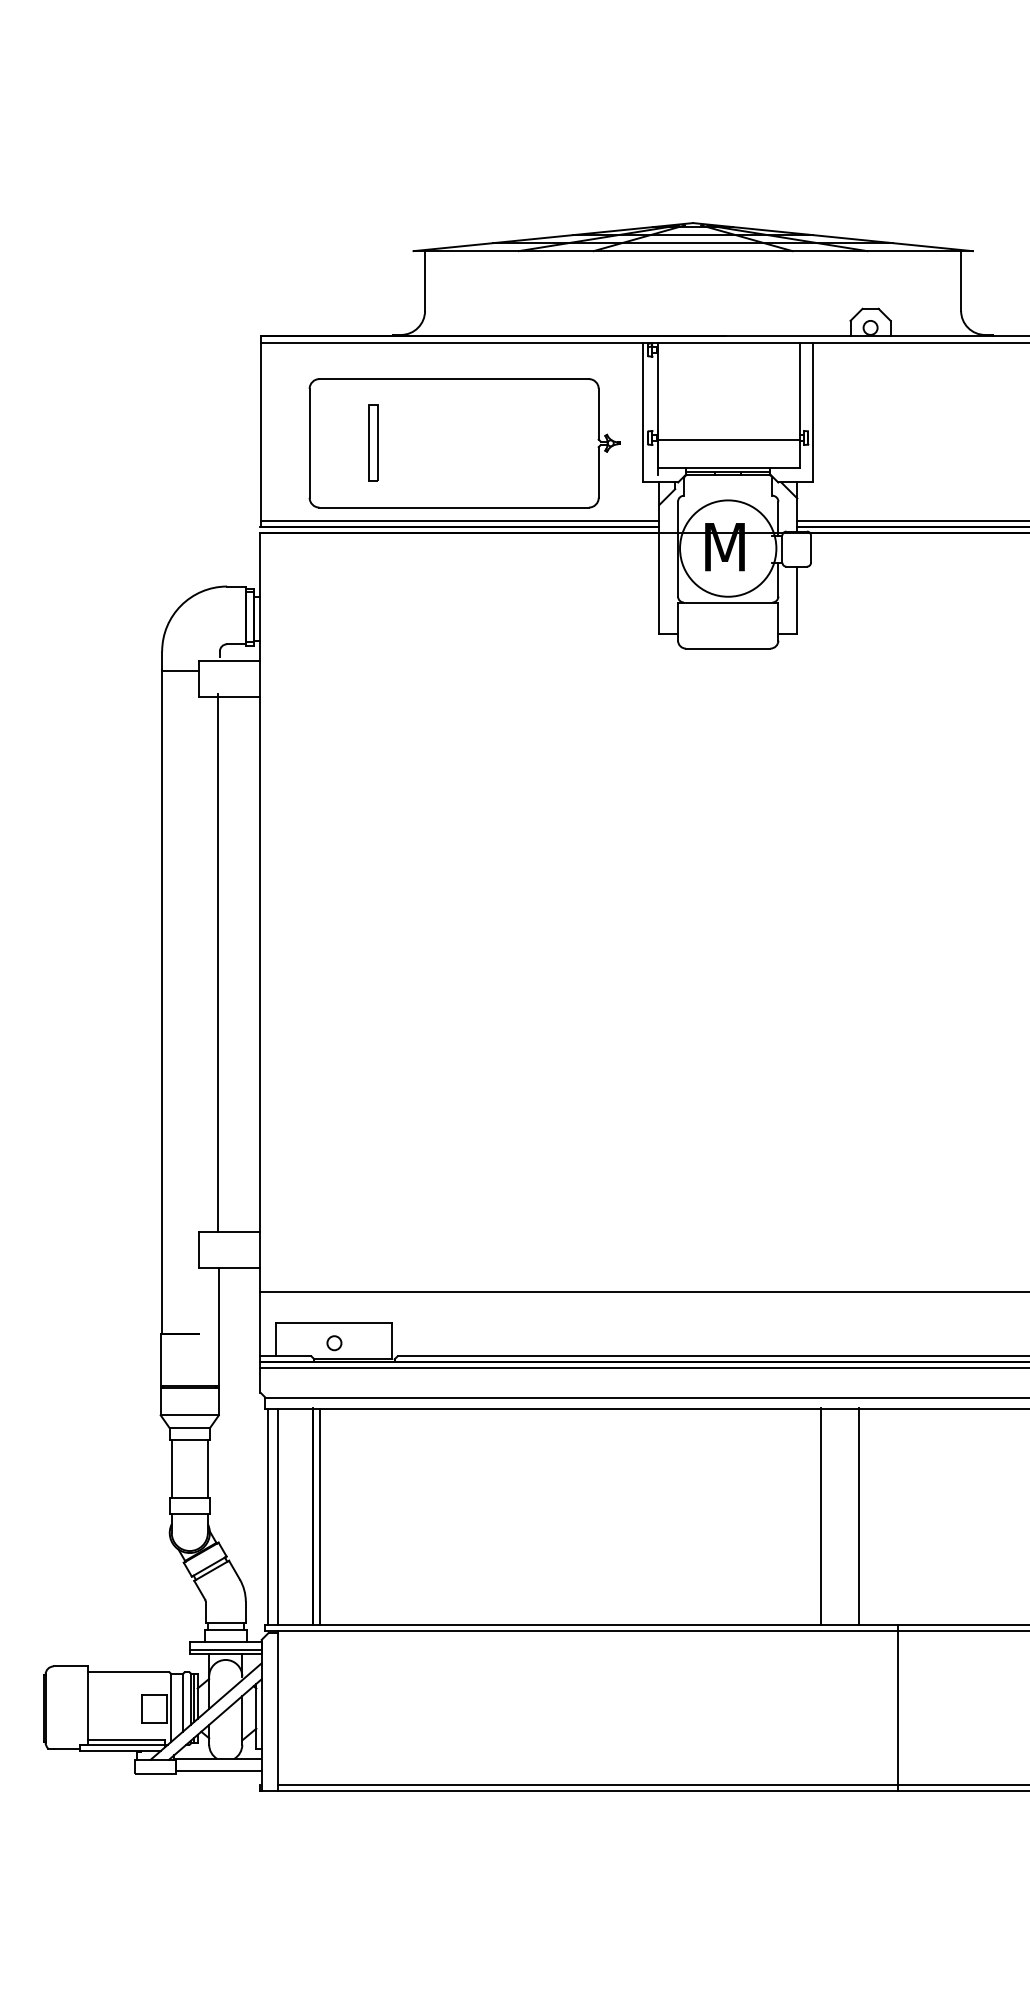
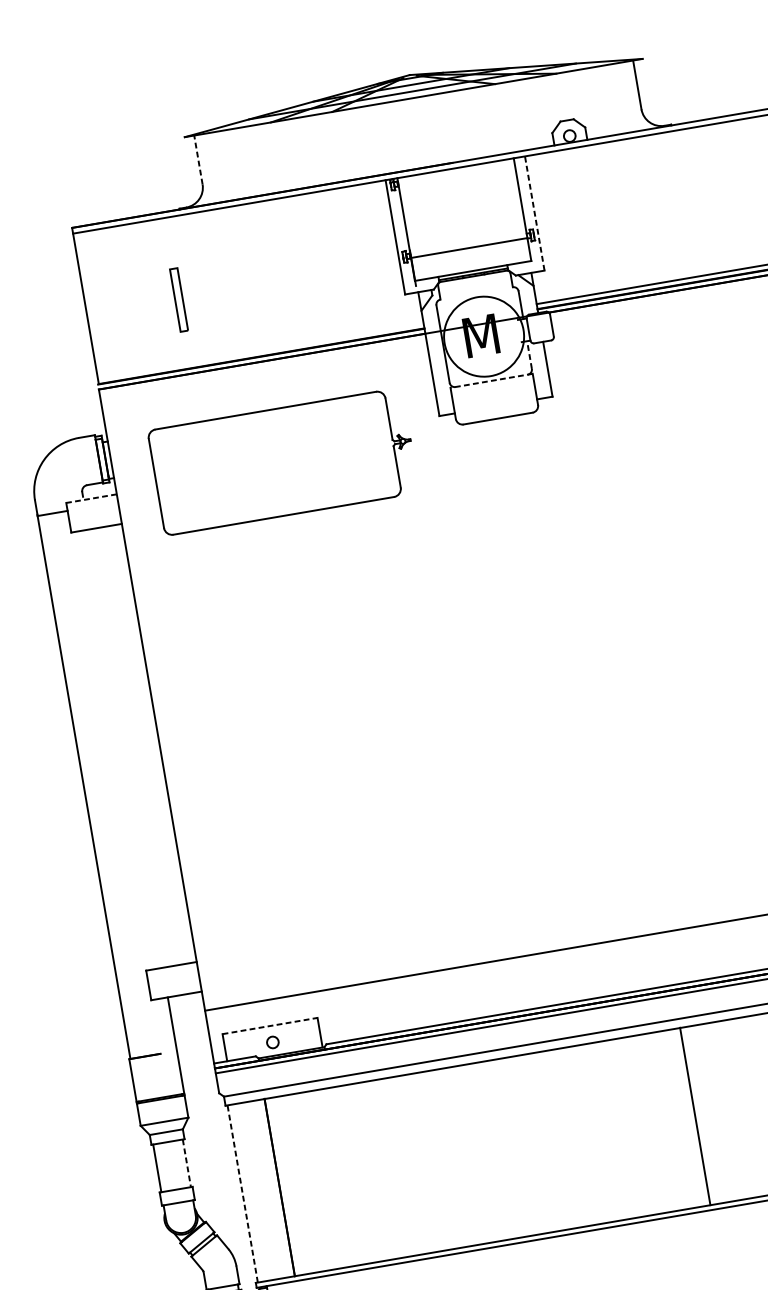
line: (425, 281) -> (198, 160), solid -> dashed
line: (813, 412) -> (534, 213), solid -> dashed
part: (464, 443) -> (283, 461), moved
line: (460, 520) -> (260, 351), removed
line: (778, 579) -> (529, 354), solid -> dashed
line: (727, 602) -> (491, 380), solid -> dashed
line: (229, 661) -> (91, 498), solid -> dashed
line: (217, 962) -> (123, 747), removed
line: (334, 1323) -> (270, 1026), solid -> dashed
line: (207, 1469) -> (186, 1163), solid -> dashed
line: (267, 1516) -> (242, 1193), solid -> dashed
line: (277, 1516) -> (250, 1192), removed
line: (320, 1516) -> (285, 1186), removed
line: (858, 1516) -> (726, 1111), removed

